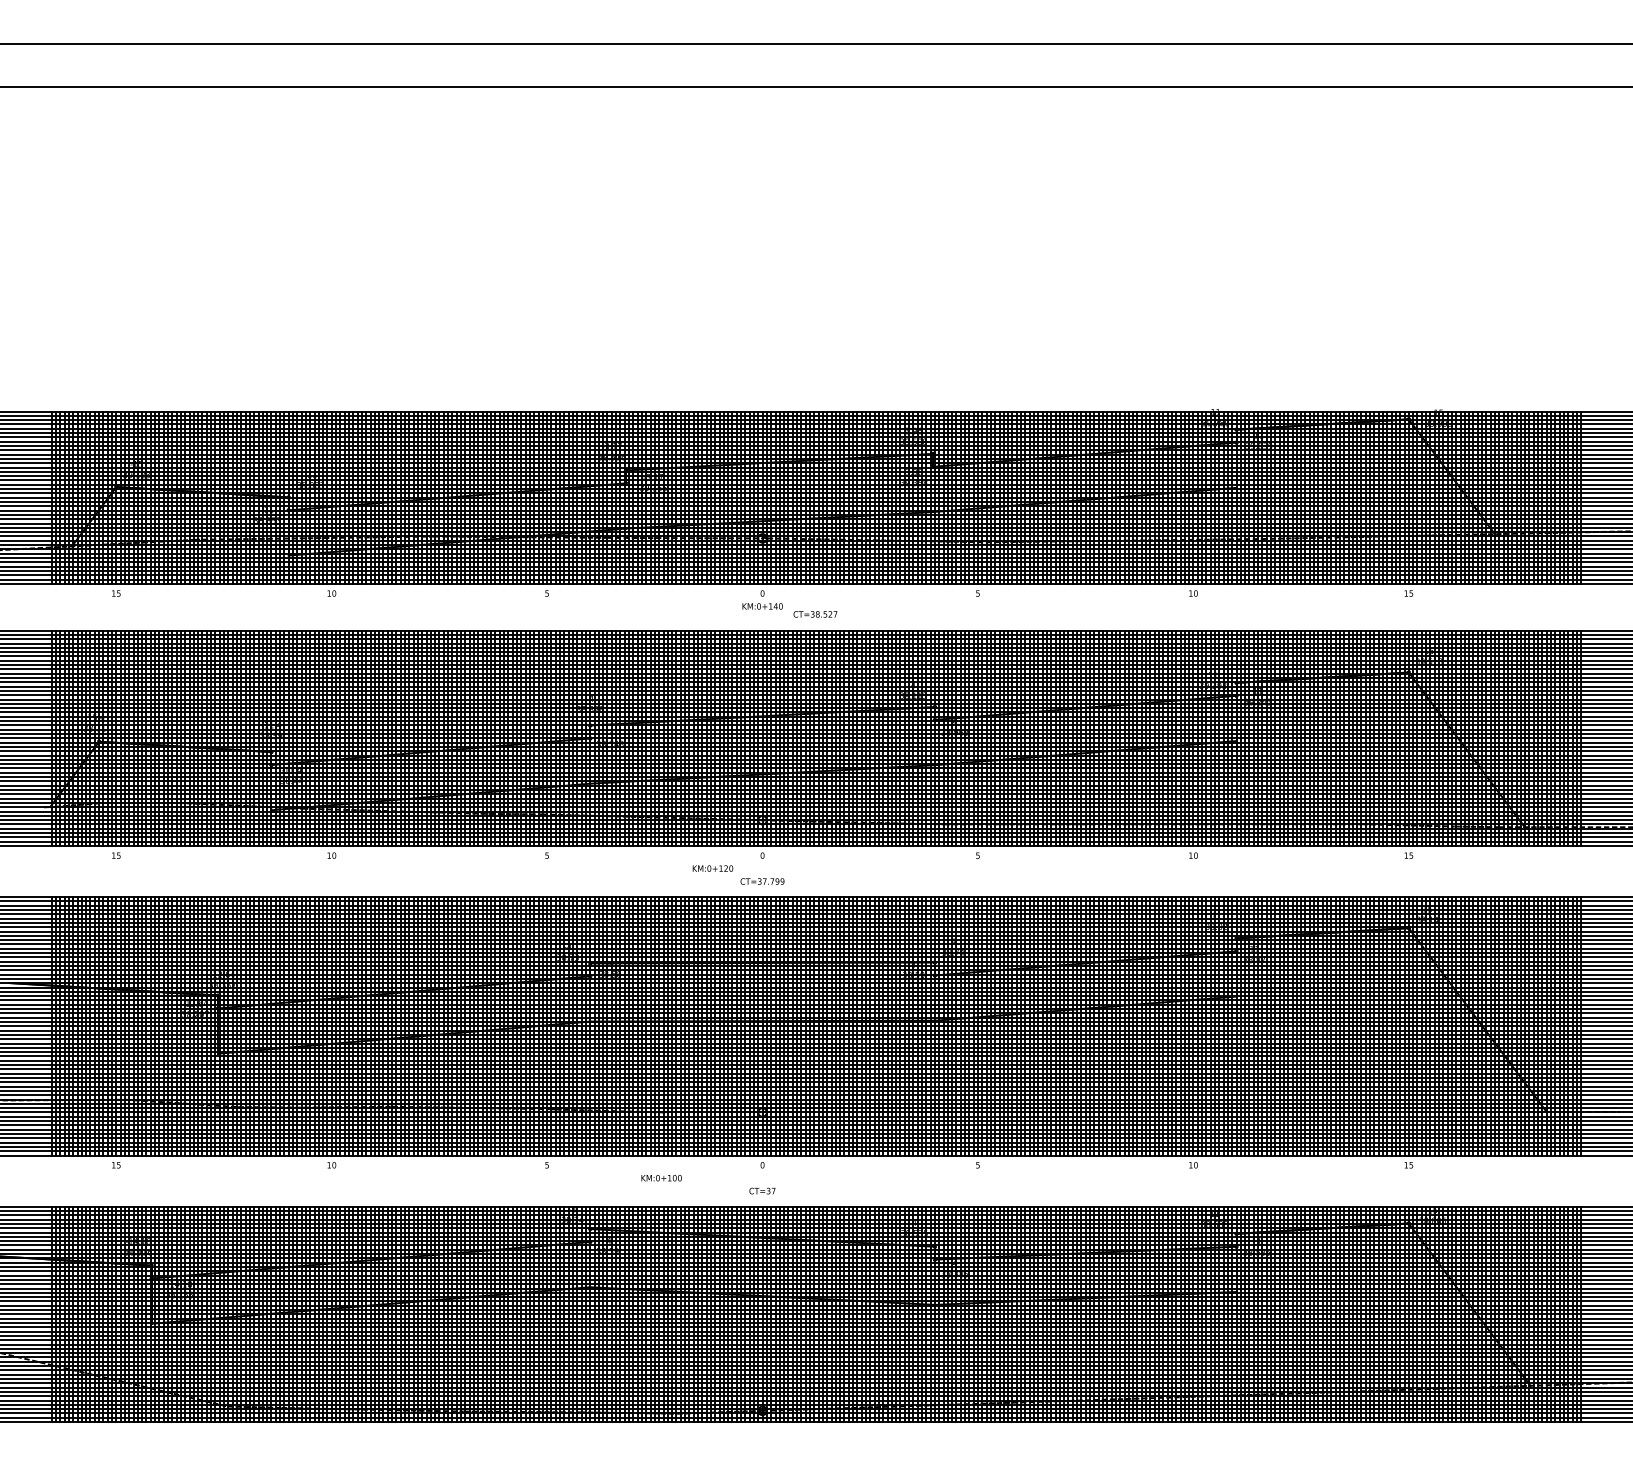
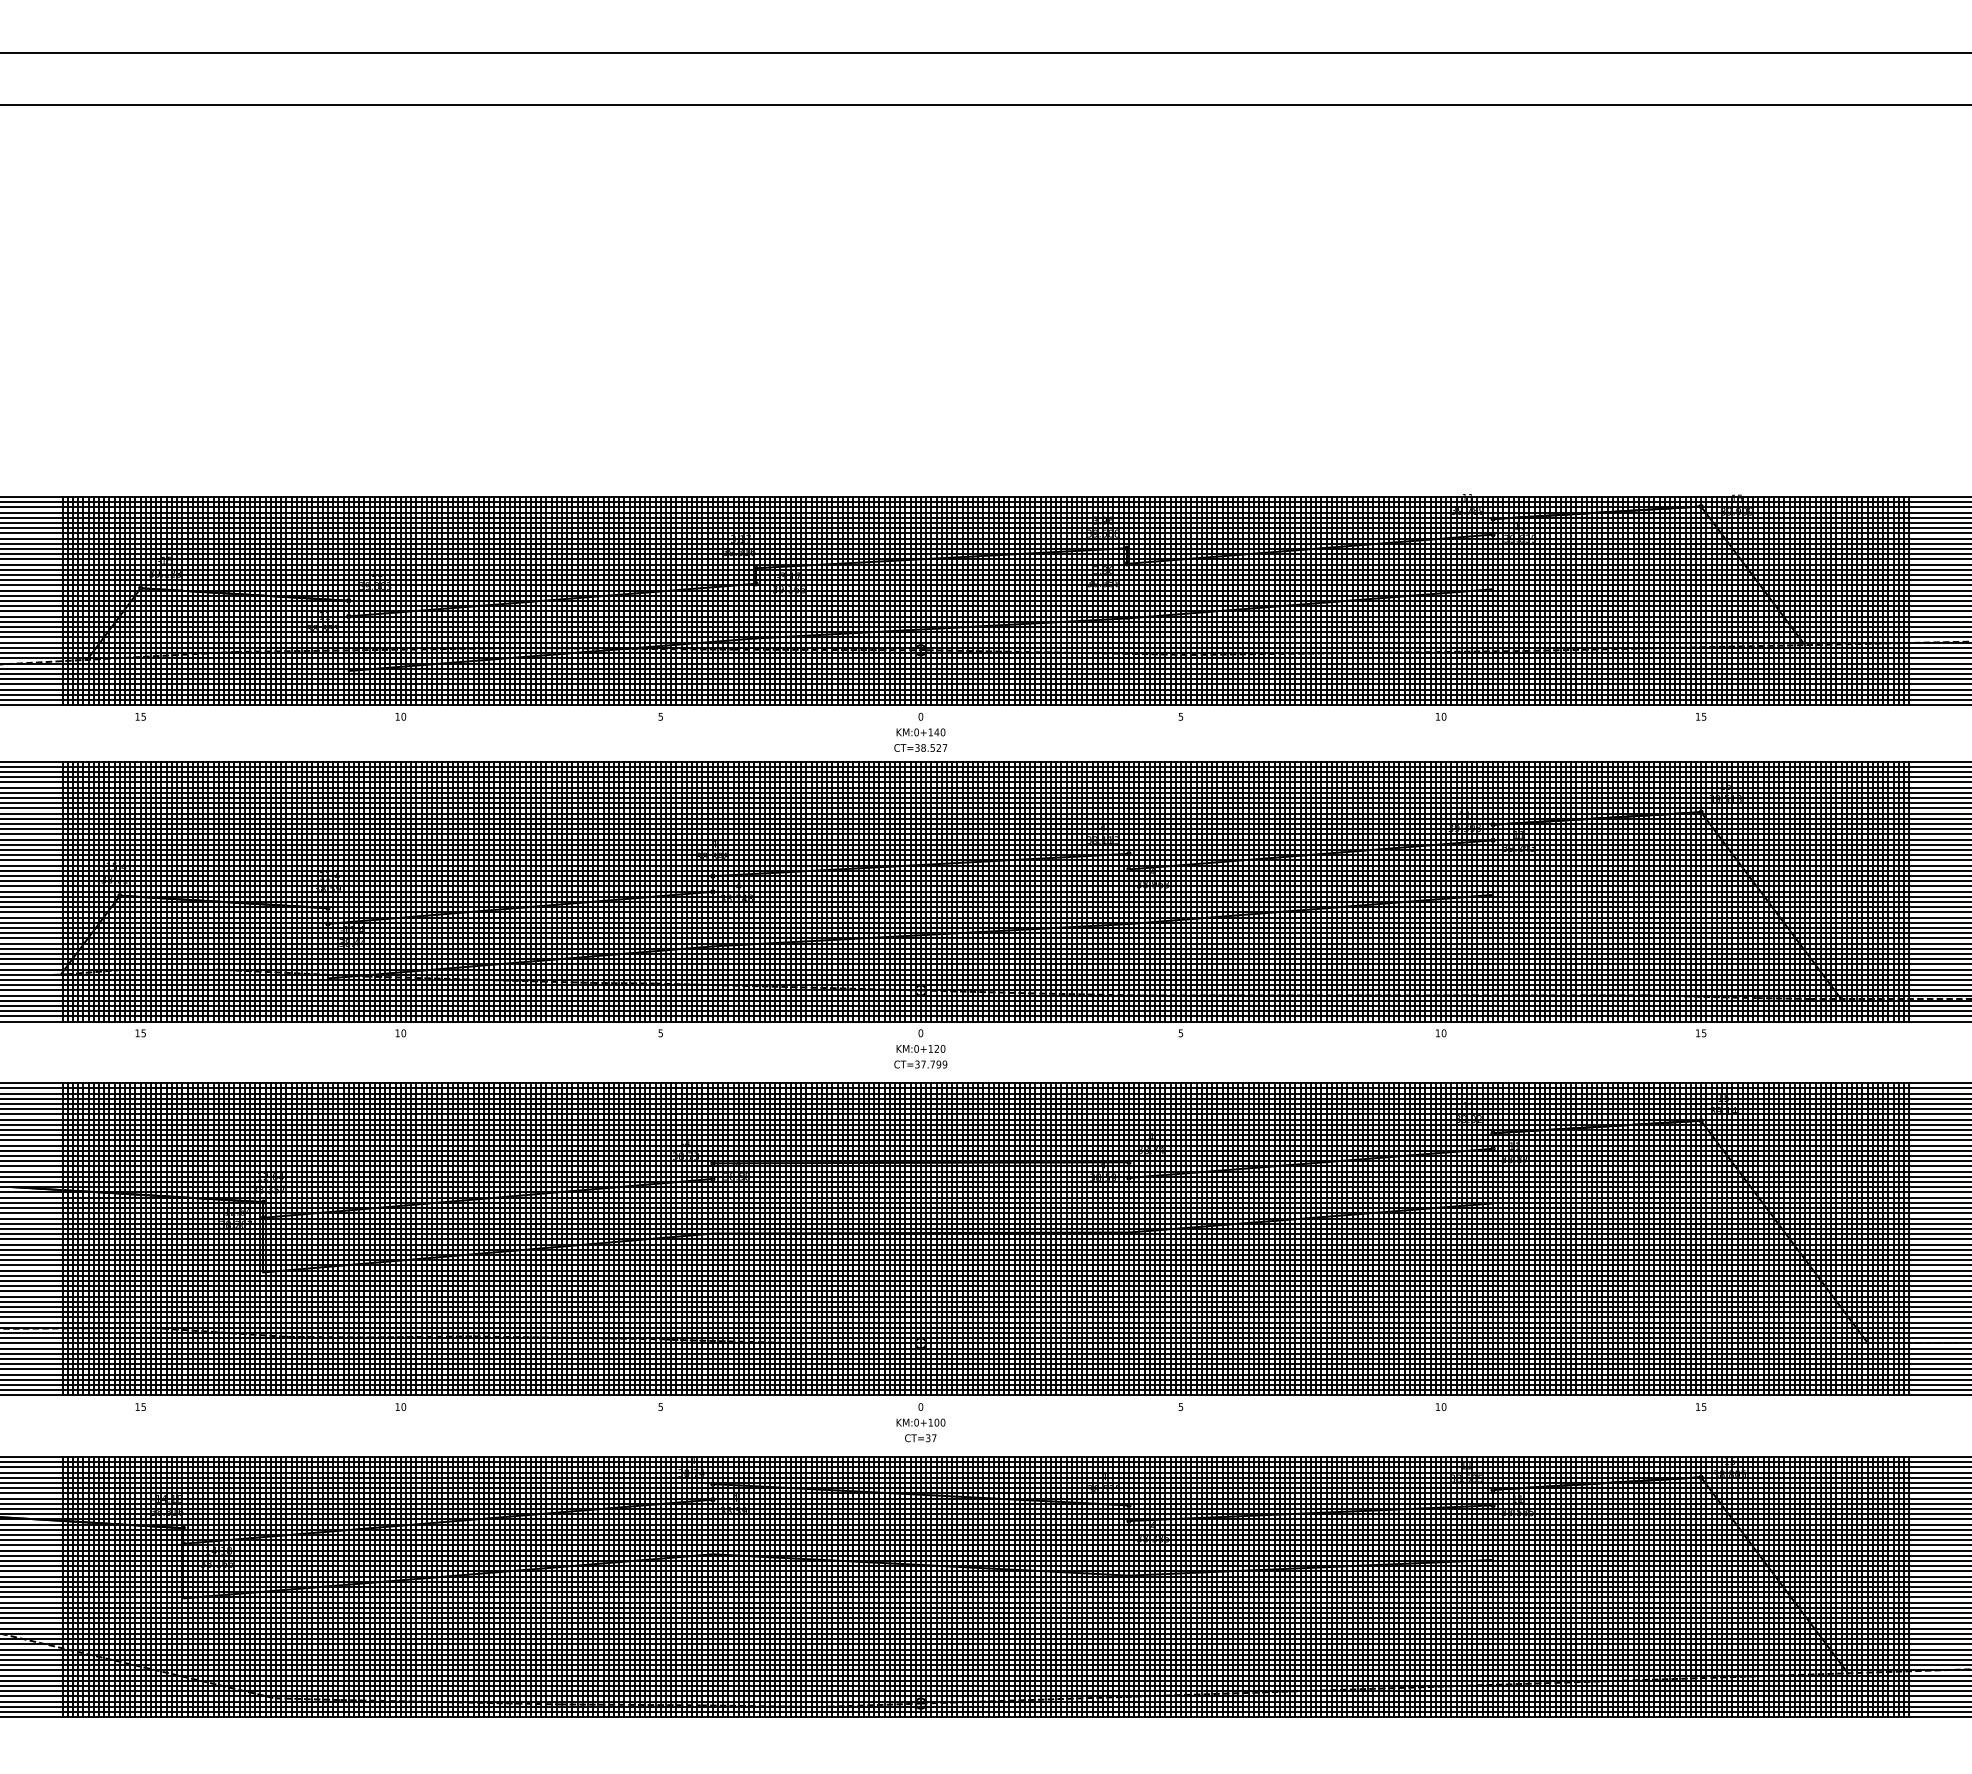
text: (815, 613) -> (920, 747), moved
text: (712, 868) -> (920, 1048), moved
text: (661, 1178) -> (920, 1422), moved

